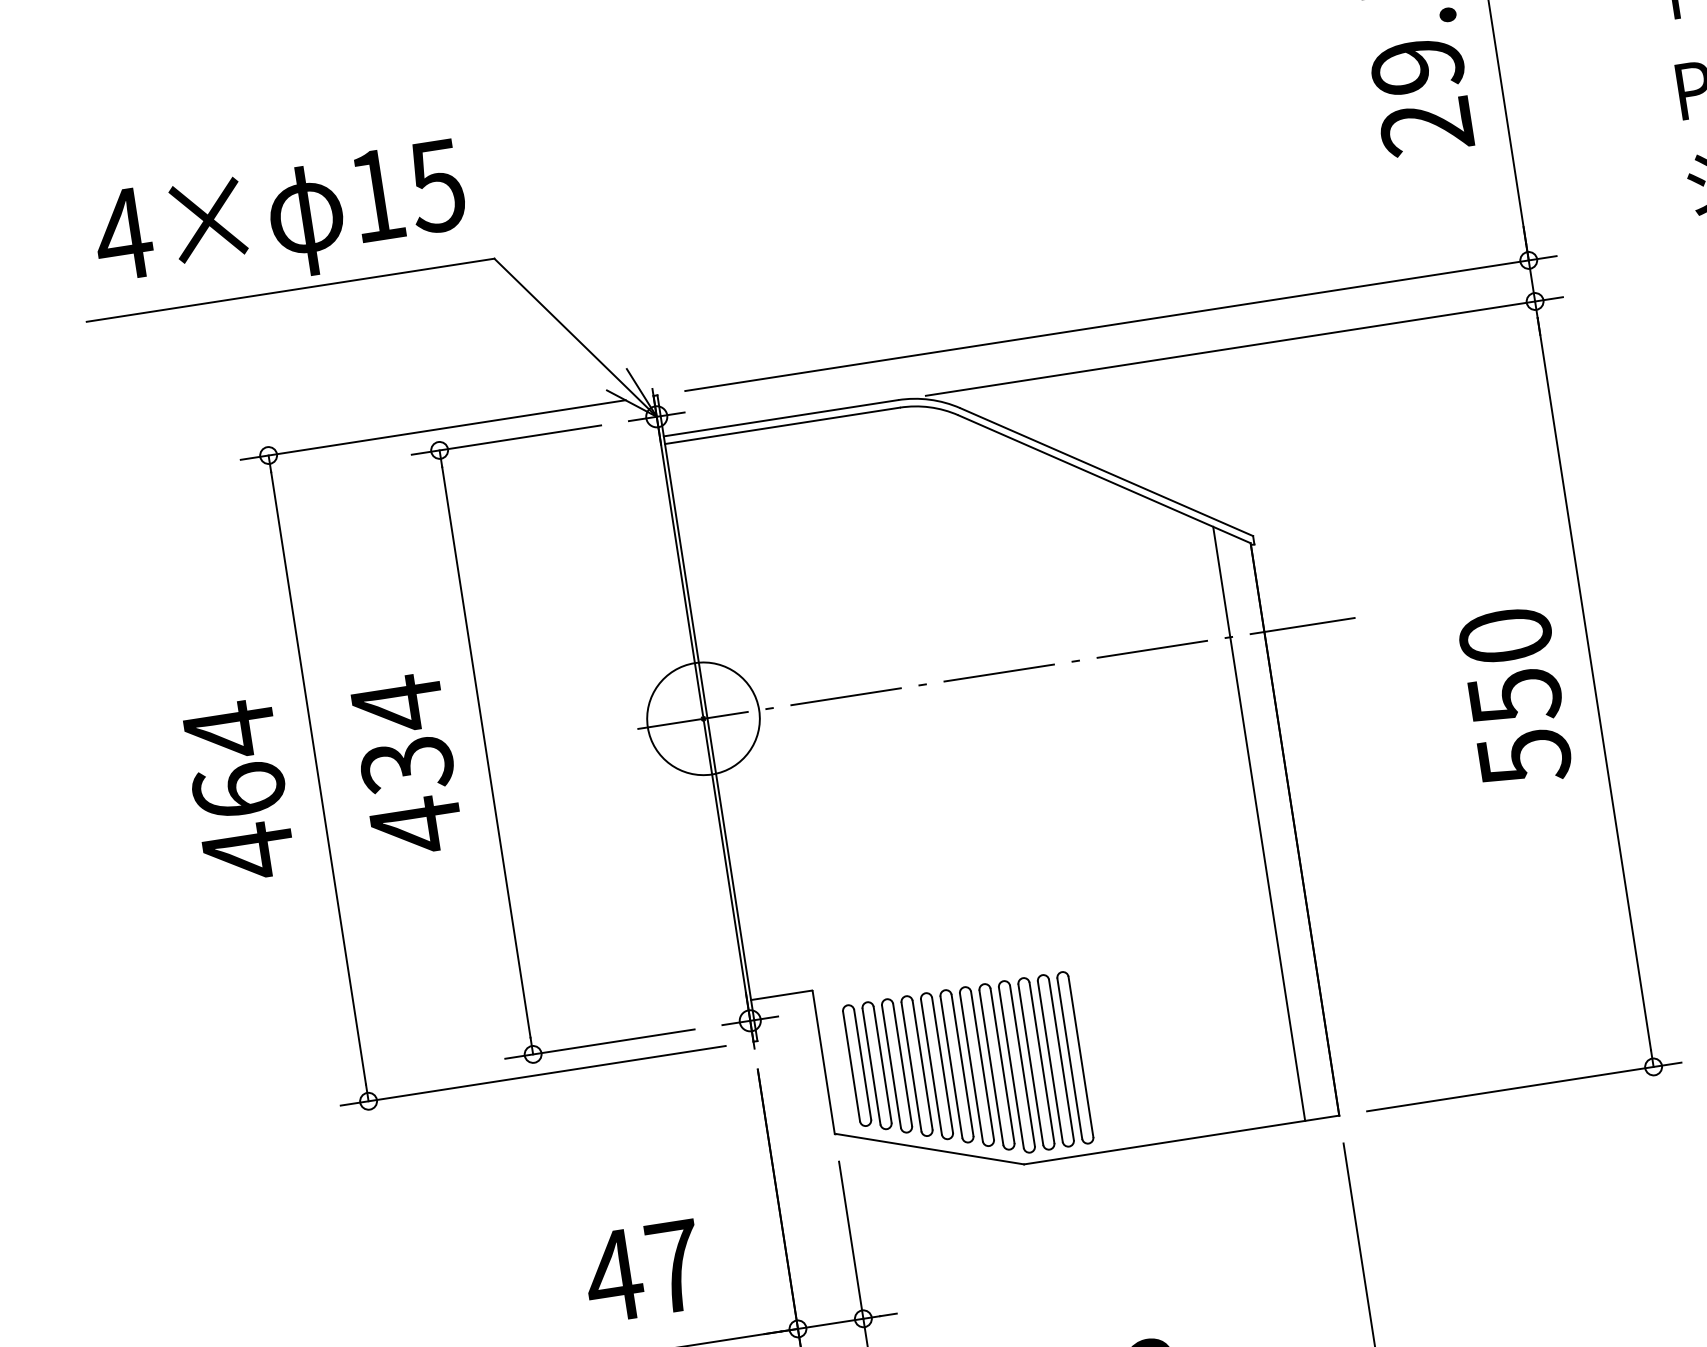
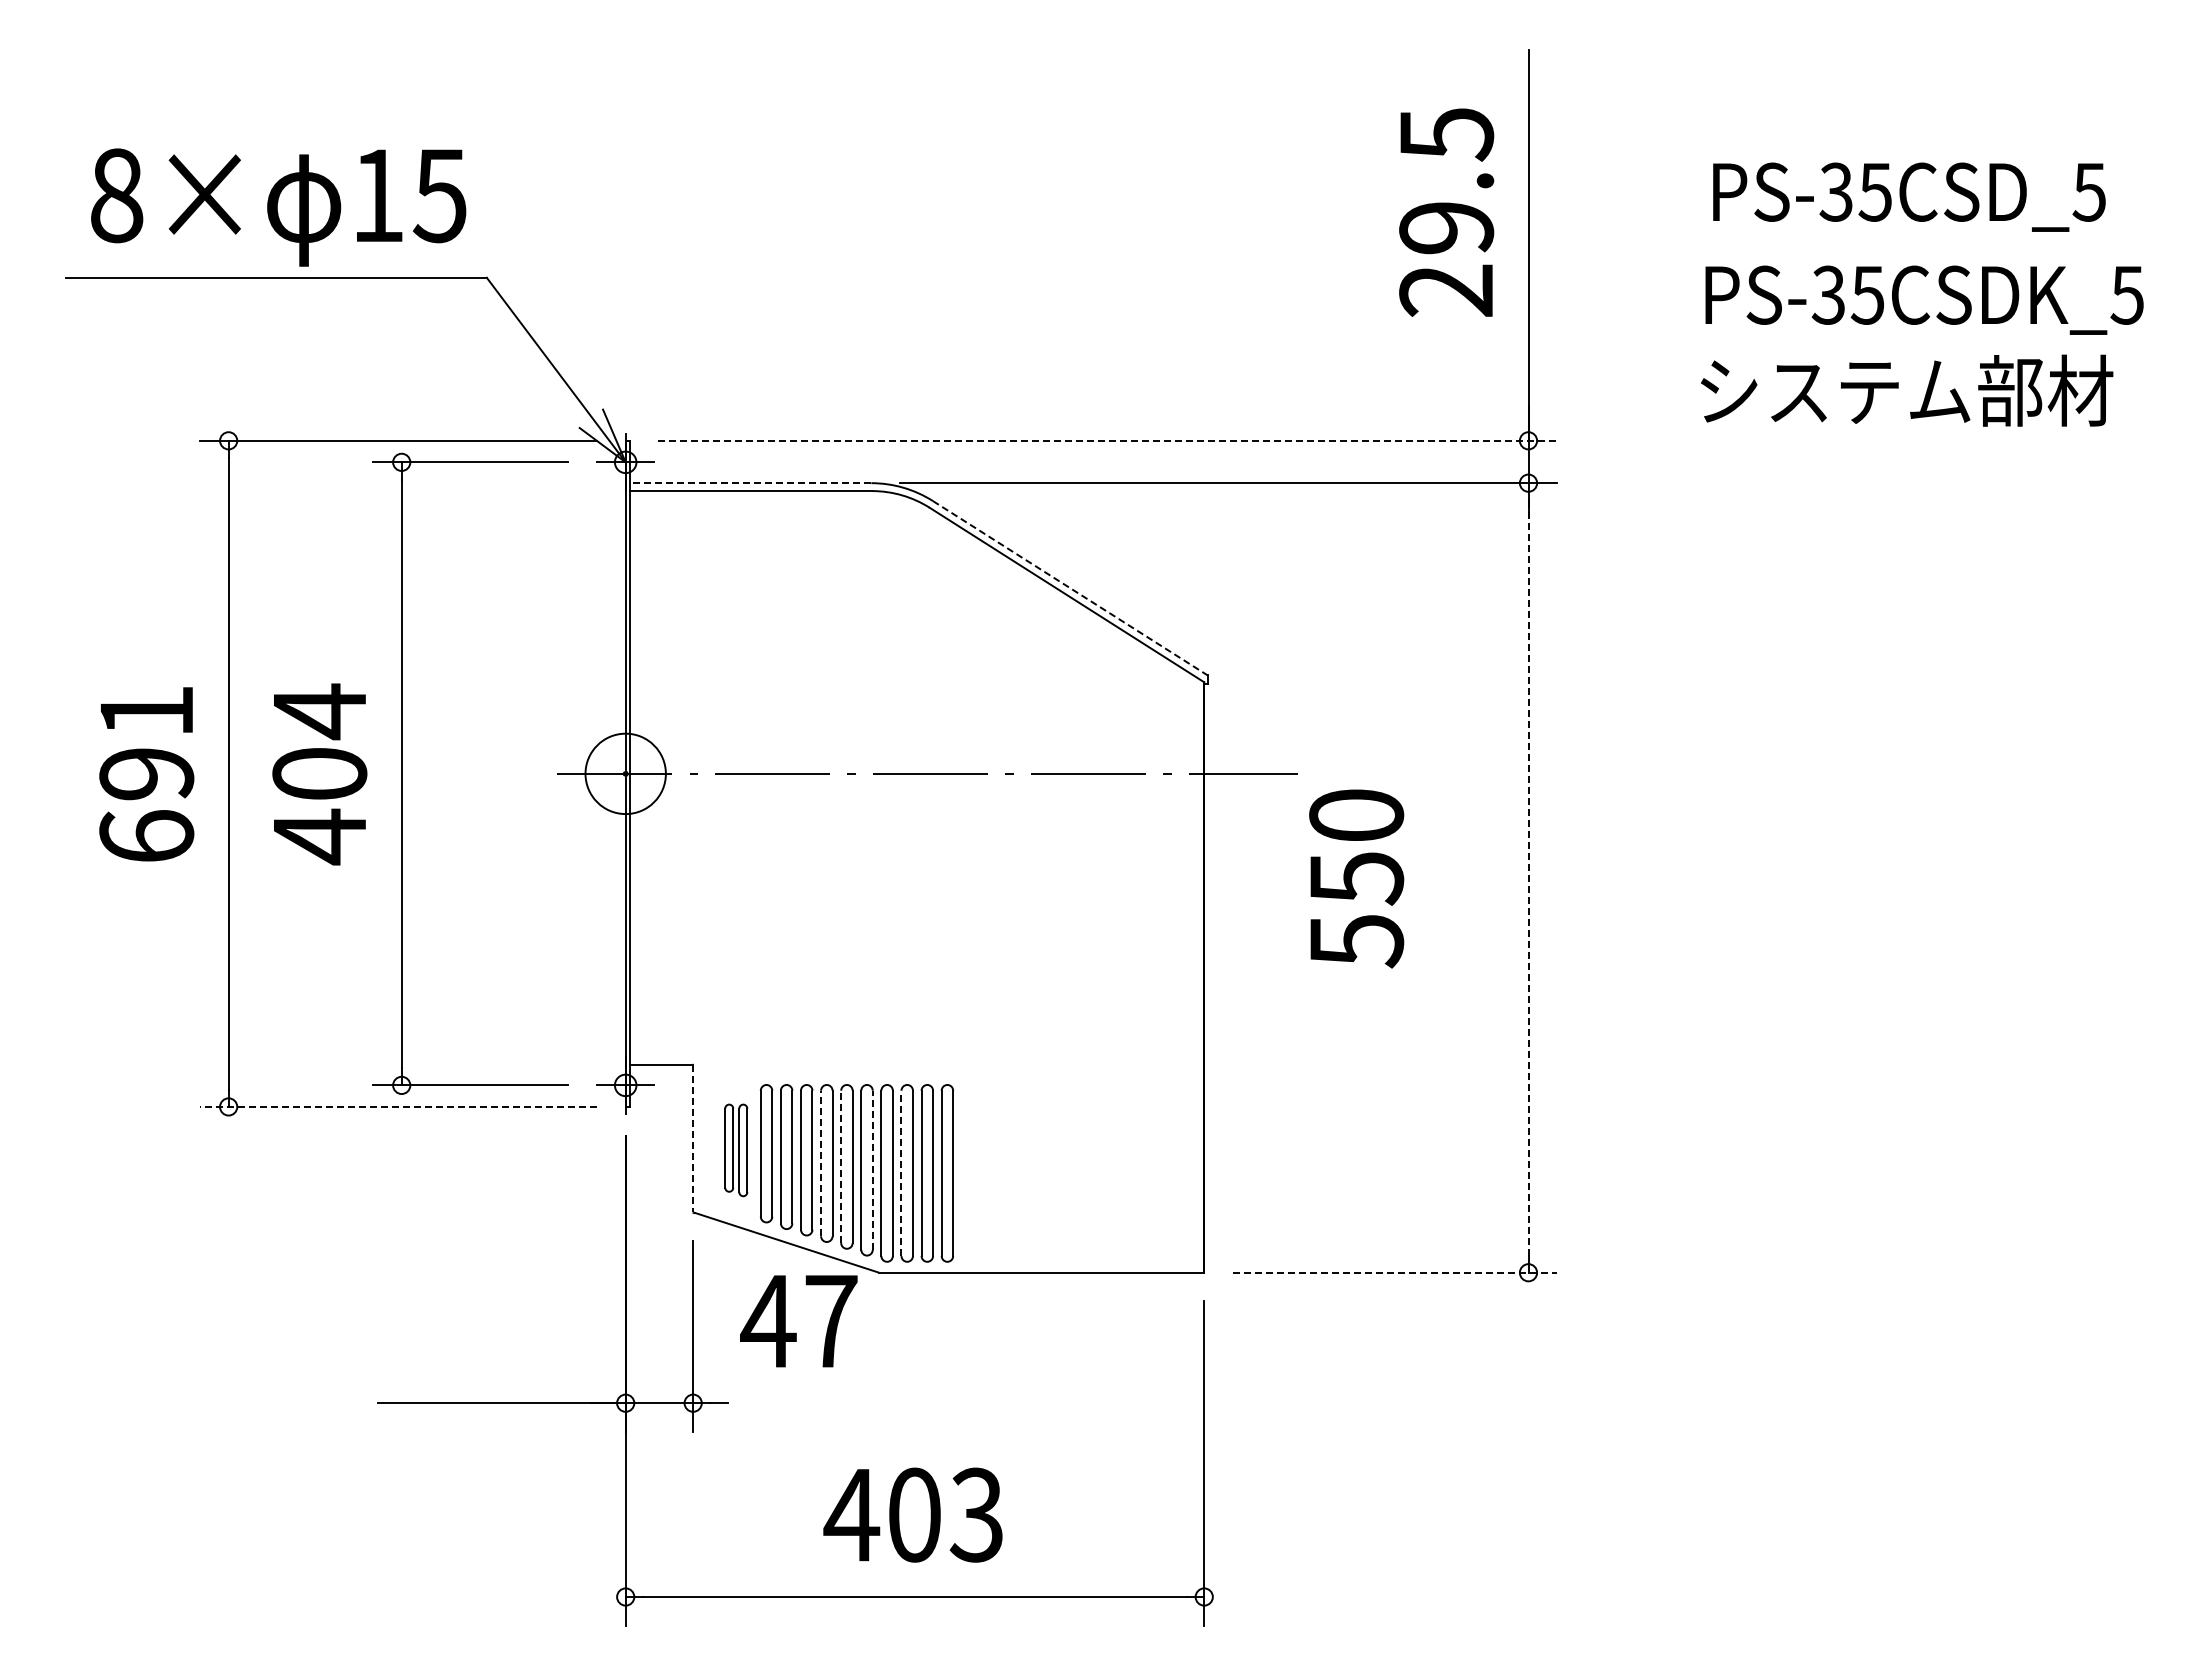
text: (123, 234) -> (116, 195), 4× -> 8×
line: (1121, 323) -> (1108, 440), solid -> dashed
line: (780, 418) -> (750, 483), solid -> dashed
line: (1106, 472) -> (1070, 588), solid -> dashed
line: (1594, 683) -> (1528, 877), solid -> dashed
text: (1514, 697) -> (1356, 878), moved
circle: (703, 718) -> (625, 773), size x0.7
text: (406, 765) -> (319, 774), 434 -> 404
text: (239, 791) -> (146, 774), 464 -> 691
line: (1259, 822) -> (1169, 965), removed
line: (823, 1062) -> (693, 1138), solid -> dashed
line: (1030, 1064) -> (901, 1173), solid -> dashed
line: (1002, 1066) -> (872, 1170), solid -> dashed
part: (866, 1067) -> (735, 1150), size x0.7
line: (951, 1067) -> (821, 1163), solid -> dashed
line: (971, 1067) -> (841, 1166), solid -> dashed
line: (533, 1075) -> (398, 1106), solid -> dashed
line: (1524, 1086) -> (1395, 1272), solid -> dashed
text: (643, 1271) -> (798, 1321), moved

